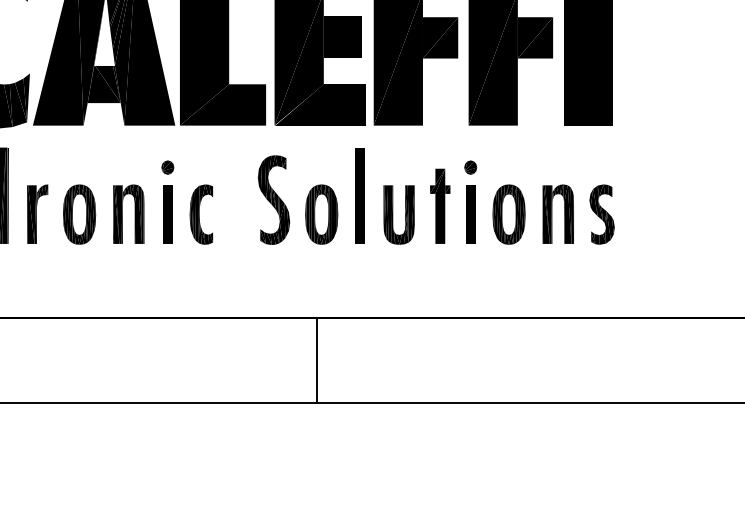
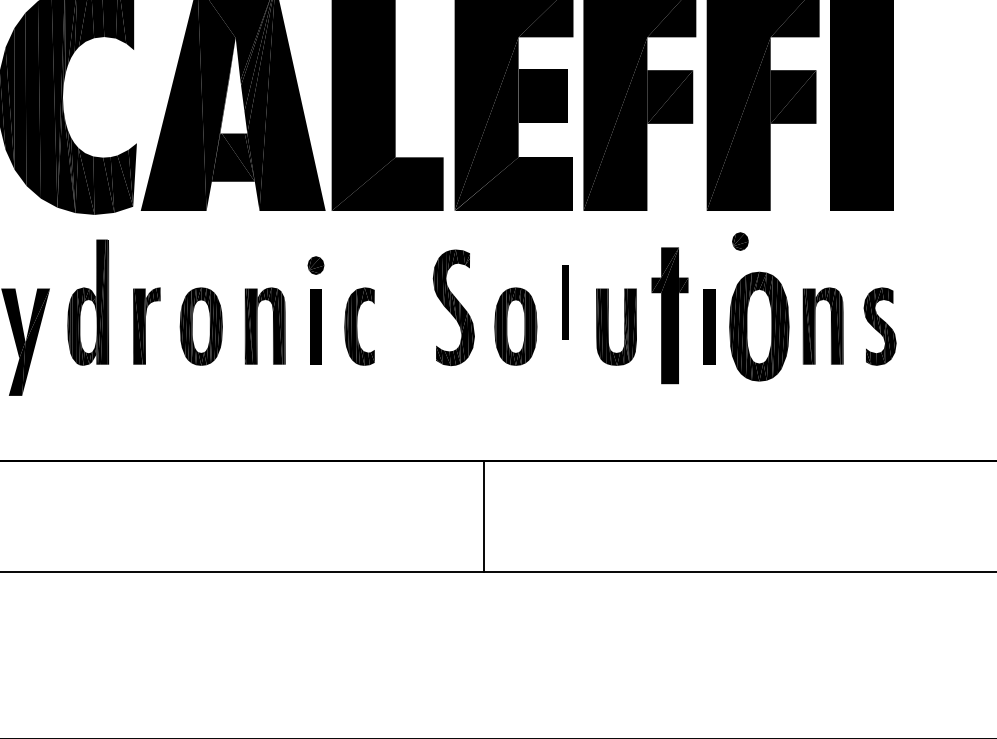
part: (470, 167) -> (740, 241), moved
part: (359, 196) -> (565, 302), size x0.6
part: (439, 206) -> (669, 315), size x1.4
part: (508, 214) -> (758, 326), size x1.4
line: (316, 360) -> (483, 515), moved

